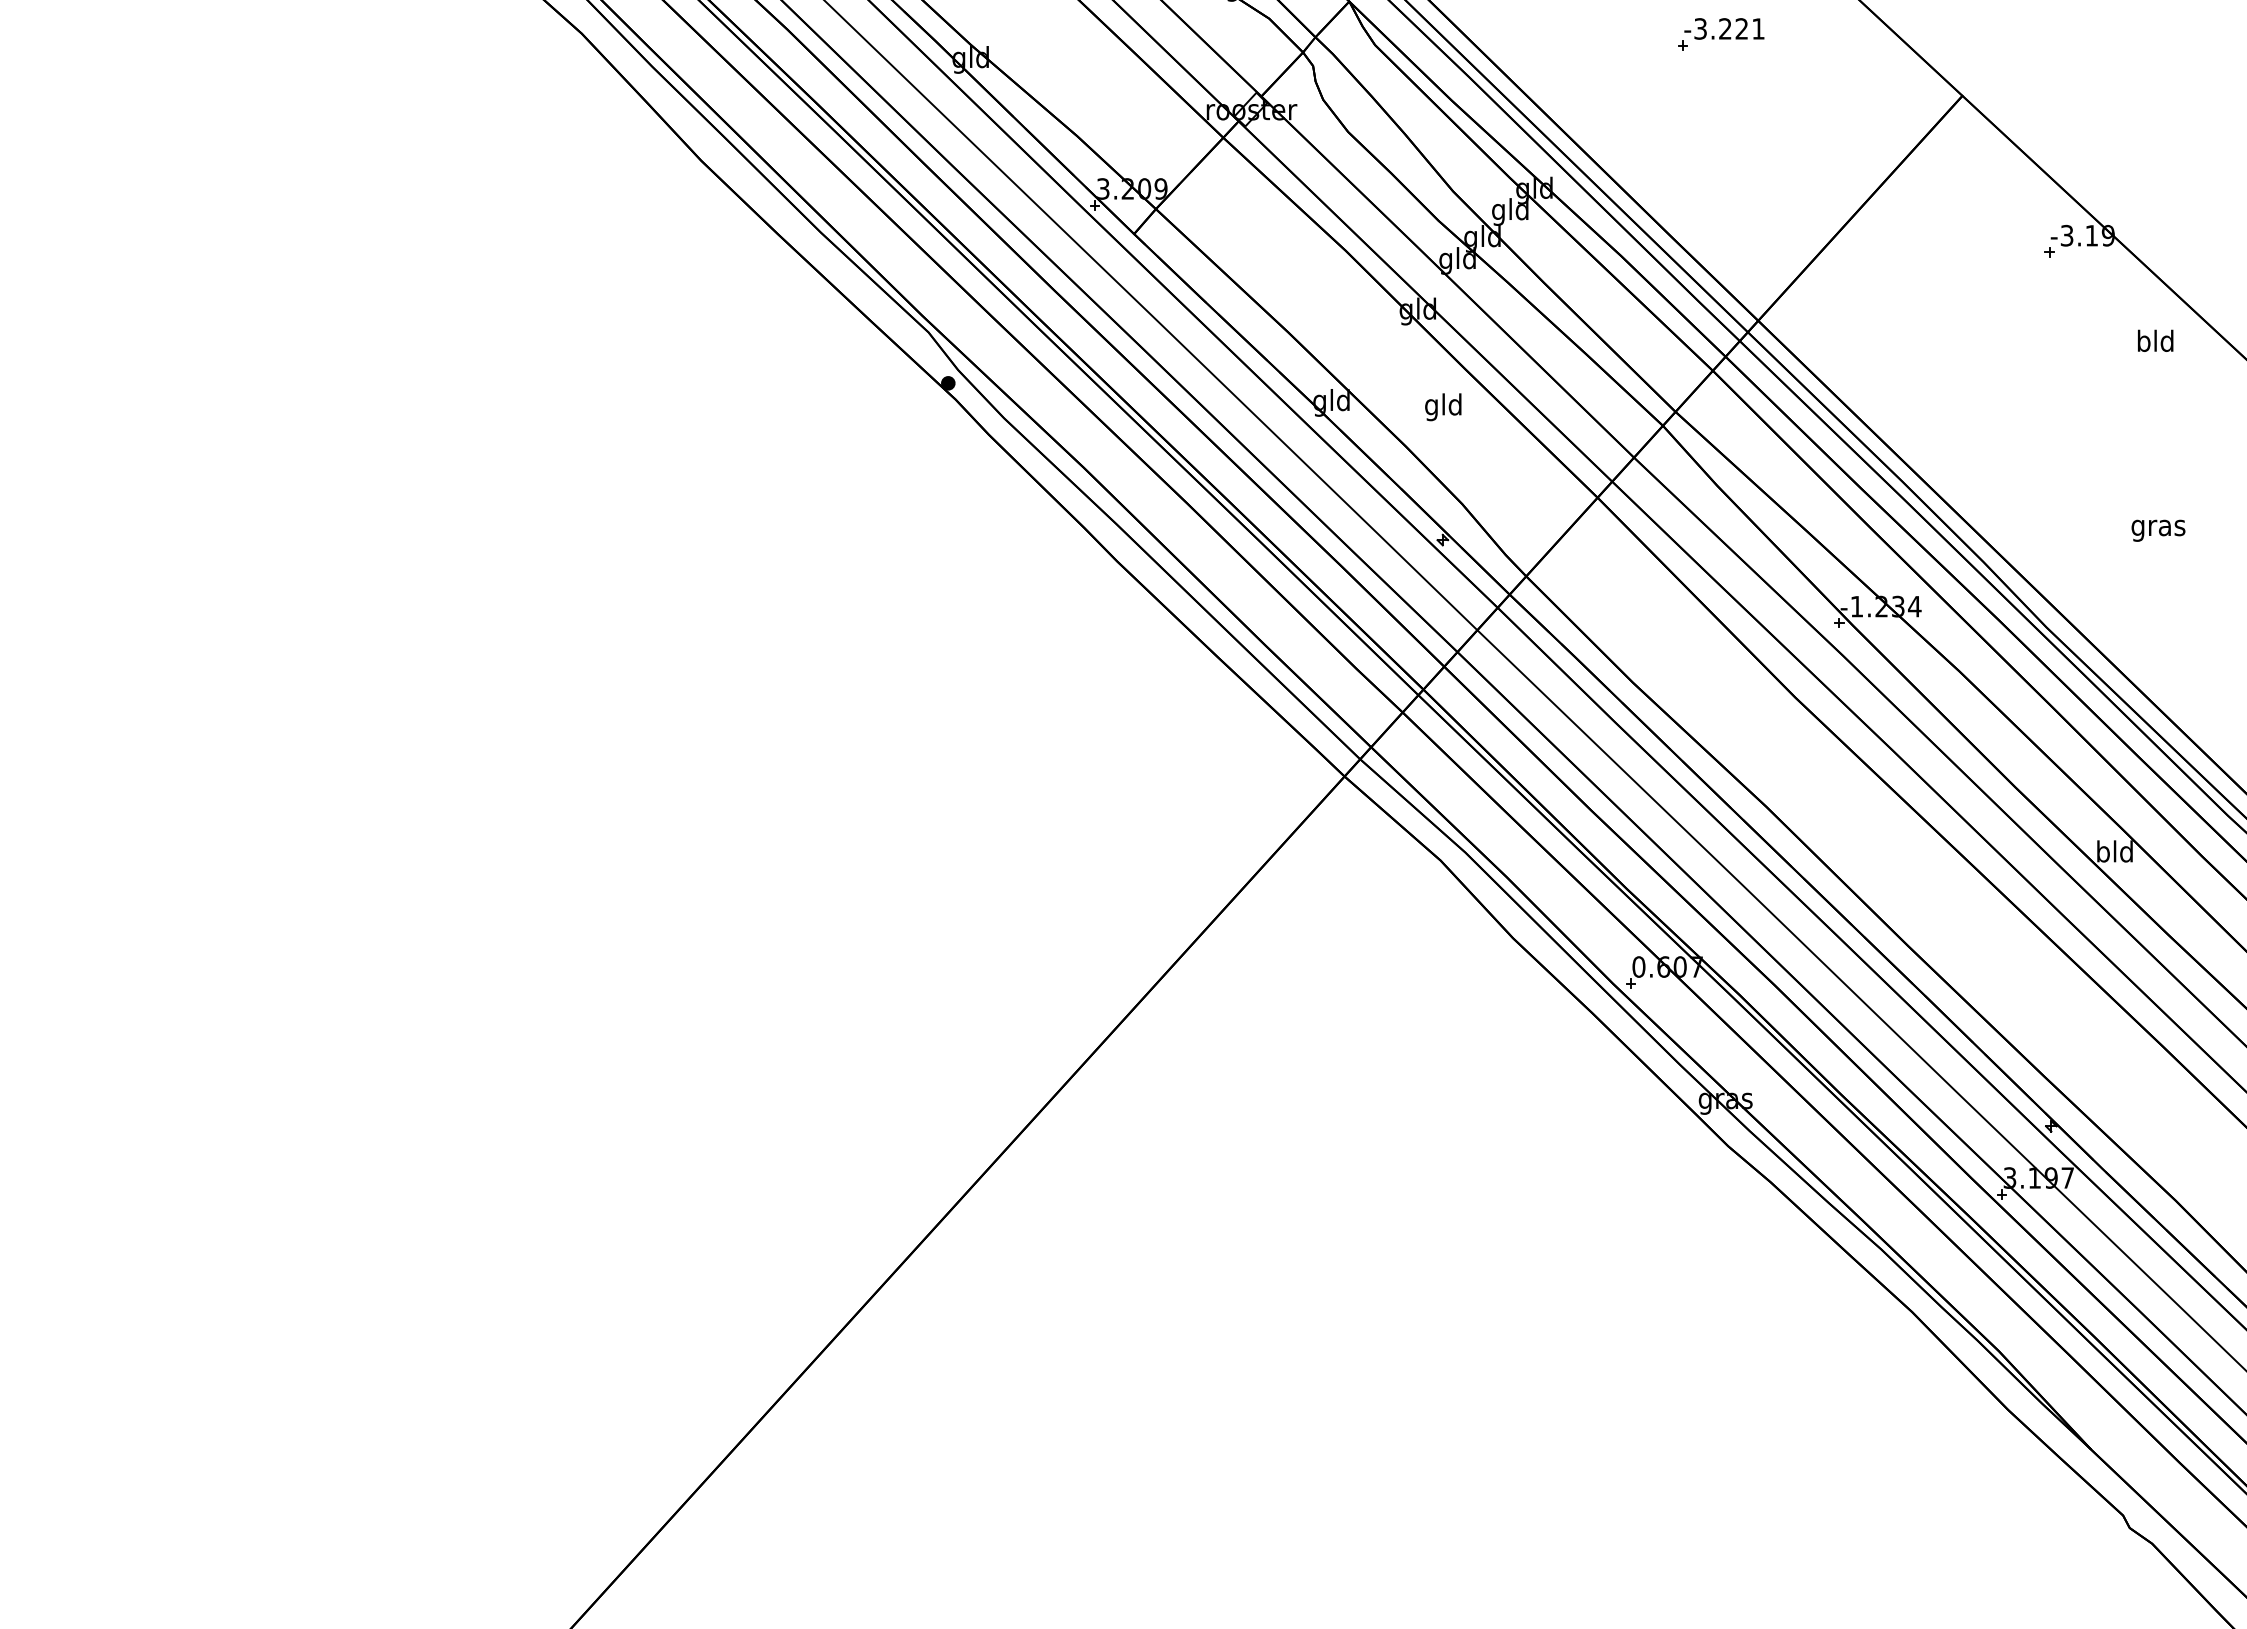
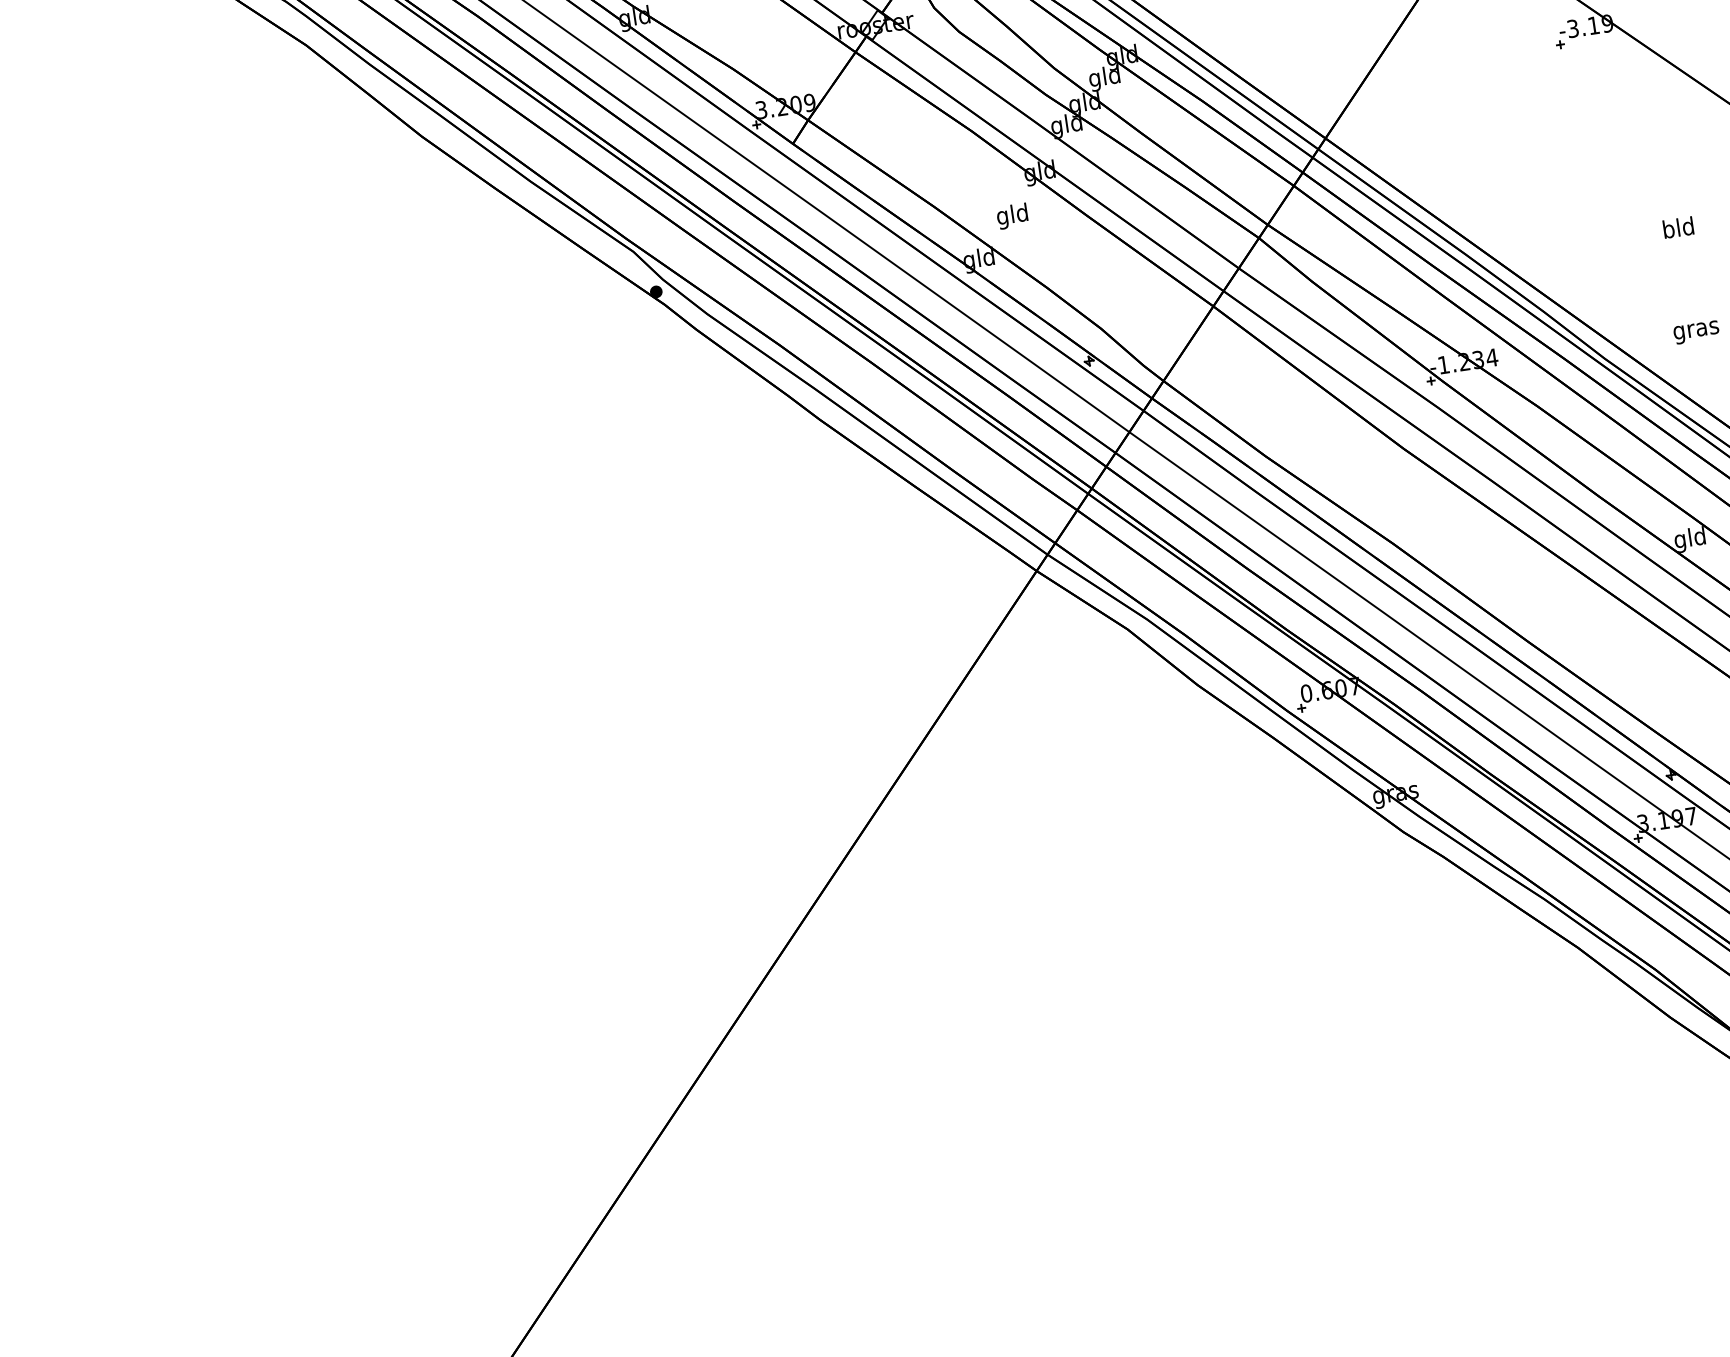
text: (2155, 340) -> (1678, 227), moved
text: (1443, 407) -> (1012, 216), moved
text: (2158, 530) -> (1696, 332), moved
text: (2102, 854) -> (1679, 541), bld -> gld

